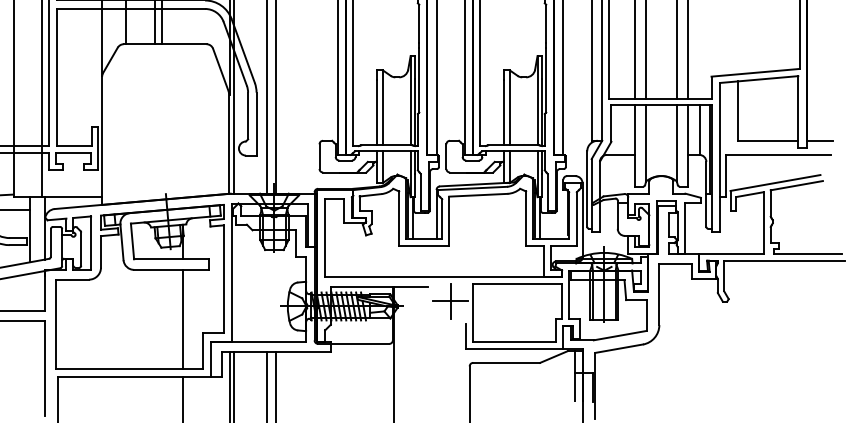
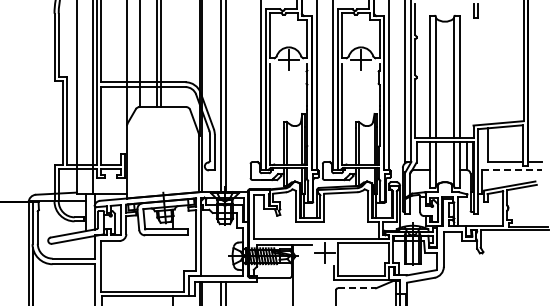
line: (780, 155) -> (512, 170), solid -> dashed
line: (182, 319) -> (172, 263), removed
line: (507, 363) -> (357, 288), solid -> dashed

